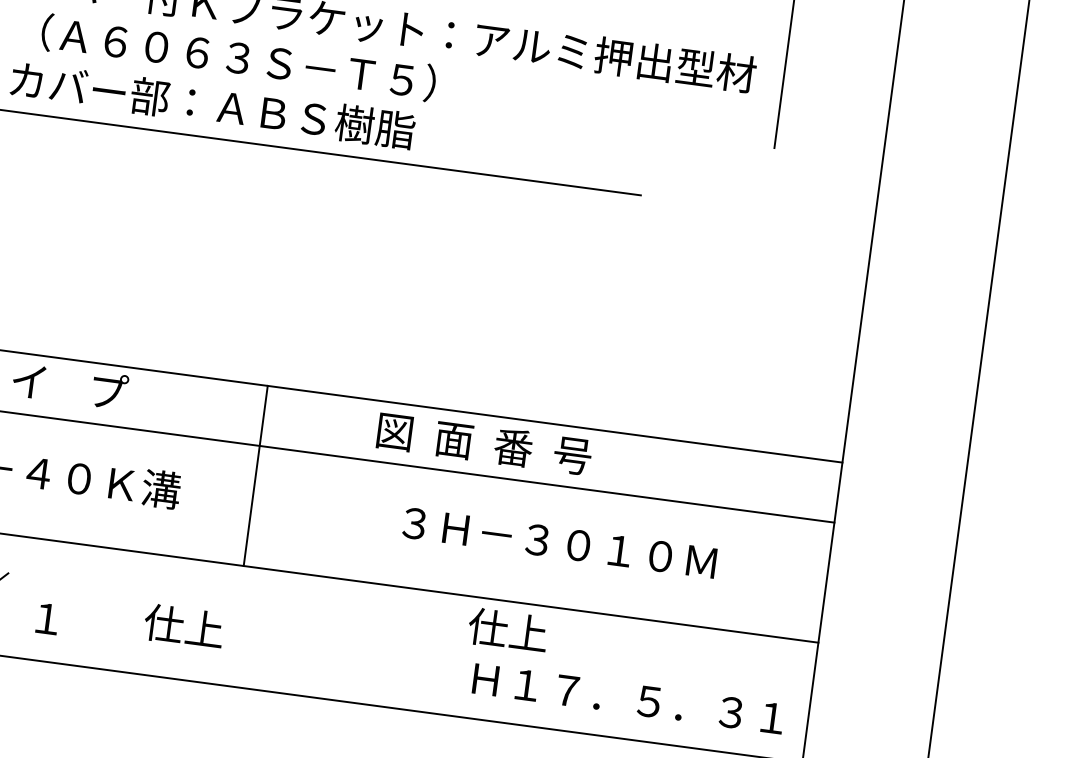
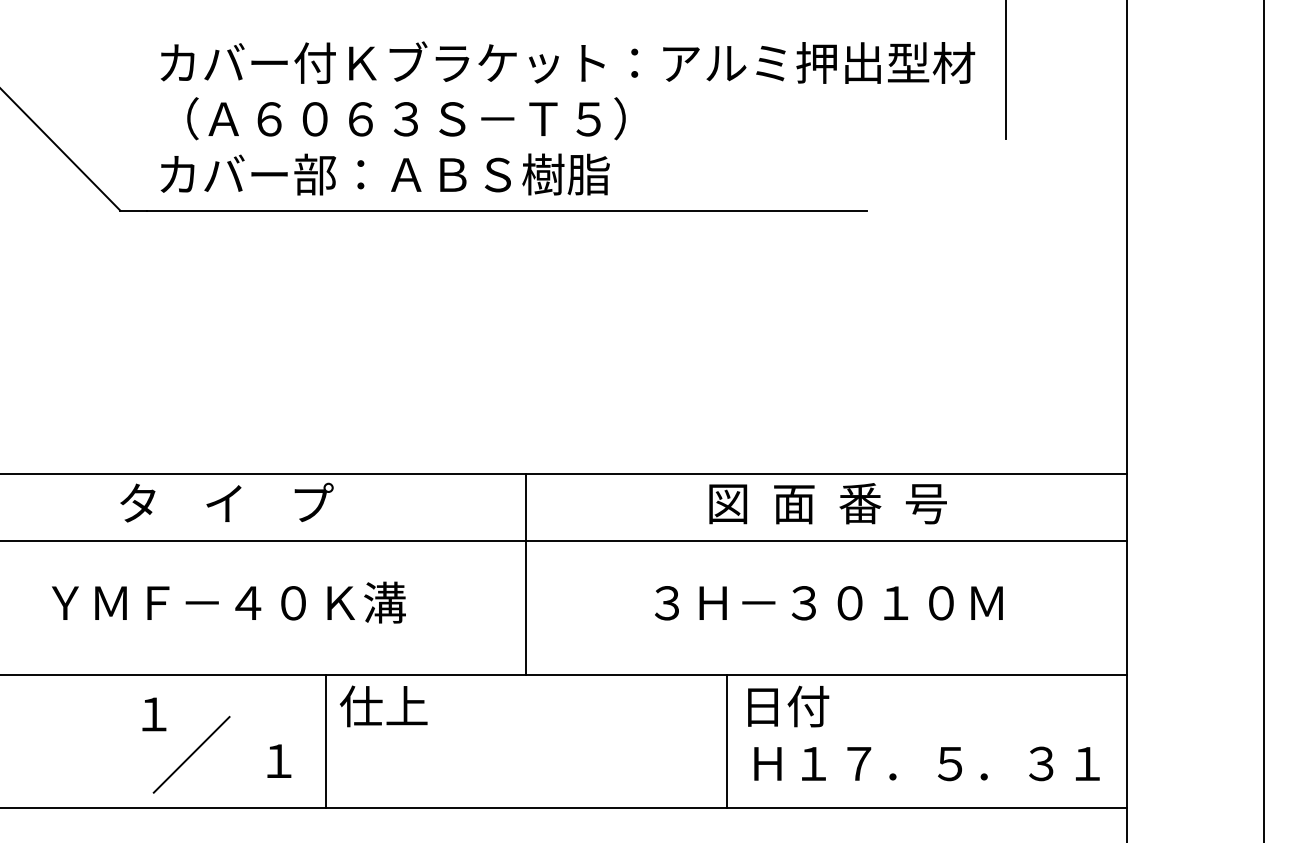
text: (484, 443) -> (827, 503), moved
line: (256, 475) -> (526, 573), moved
line: (91, 606) -> (325, 741), added
text: (183, 626) -> (383, 706), moved
text: (508, 630) -> (785, 706), 仕上 -> 日付
line: (451, 654) -> (726, 741), added

